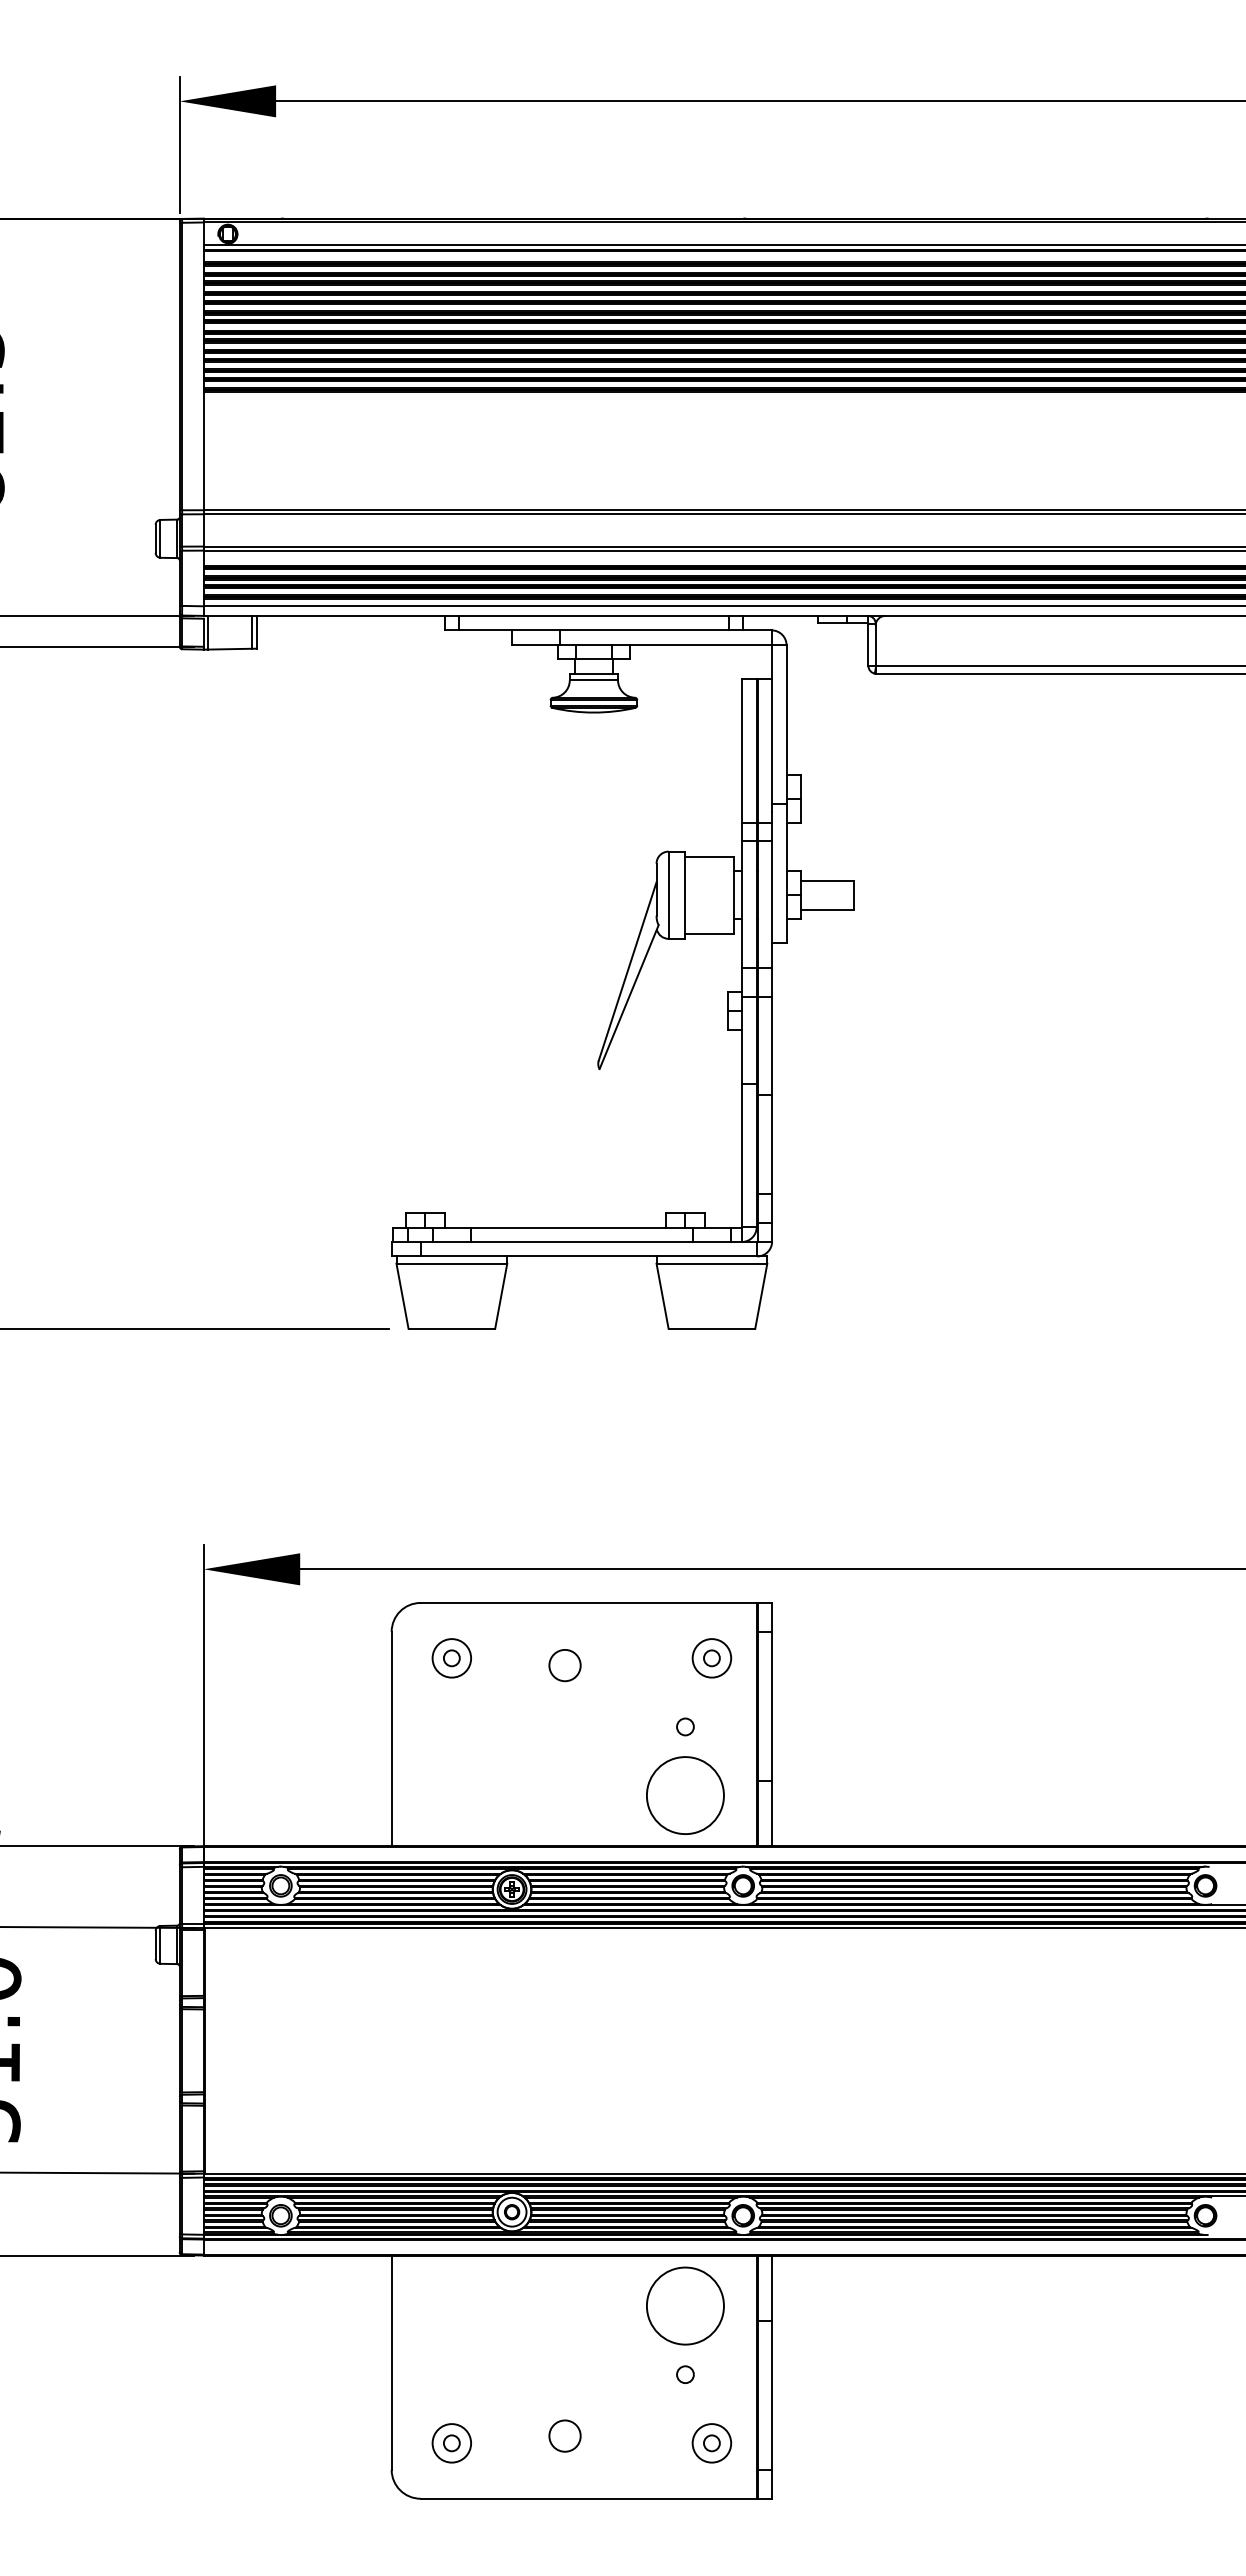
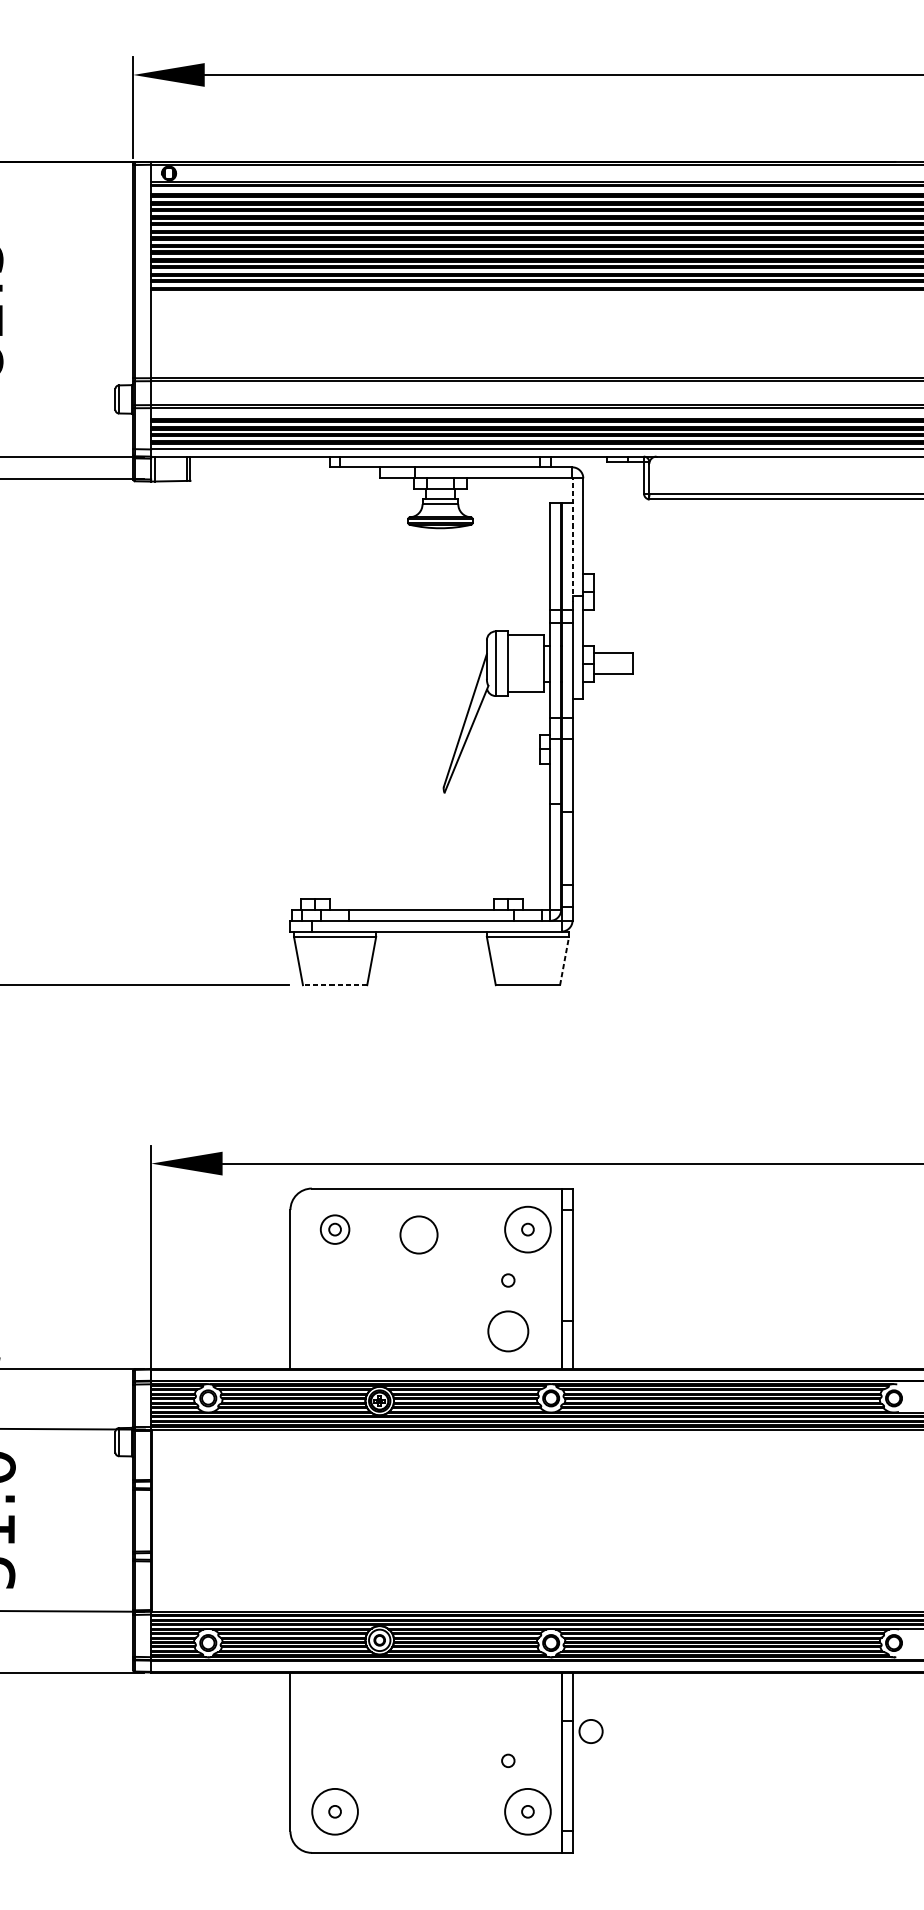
line: (772, 728) -> (572, 540), solid -> dashed
line: (761, 1295) -> (564, 960), solid -> dashed
line: (451, 1328) -> (334, 985), solid -> dashed
circle: (711, 1658) -> (527, 1229), size x1.6
circle: (564, 1665) -> (418, 1234), size x1.6
circle: (685, 1795) -> (508, 1331), size x0.7
circle: (685, 2305) -> (508, 1709), removed
circle: (564, 2435) -> (590, 1731), moved
circle: (451, 2443) -> (334, 1811), size x1.6
circle: (711, 2443) -> (527, 1811), size x1.6

